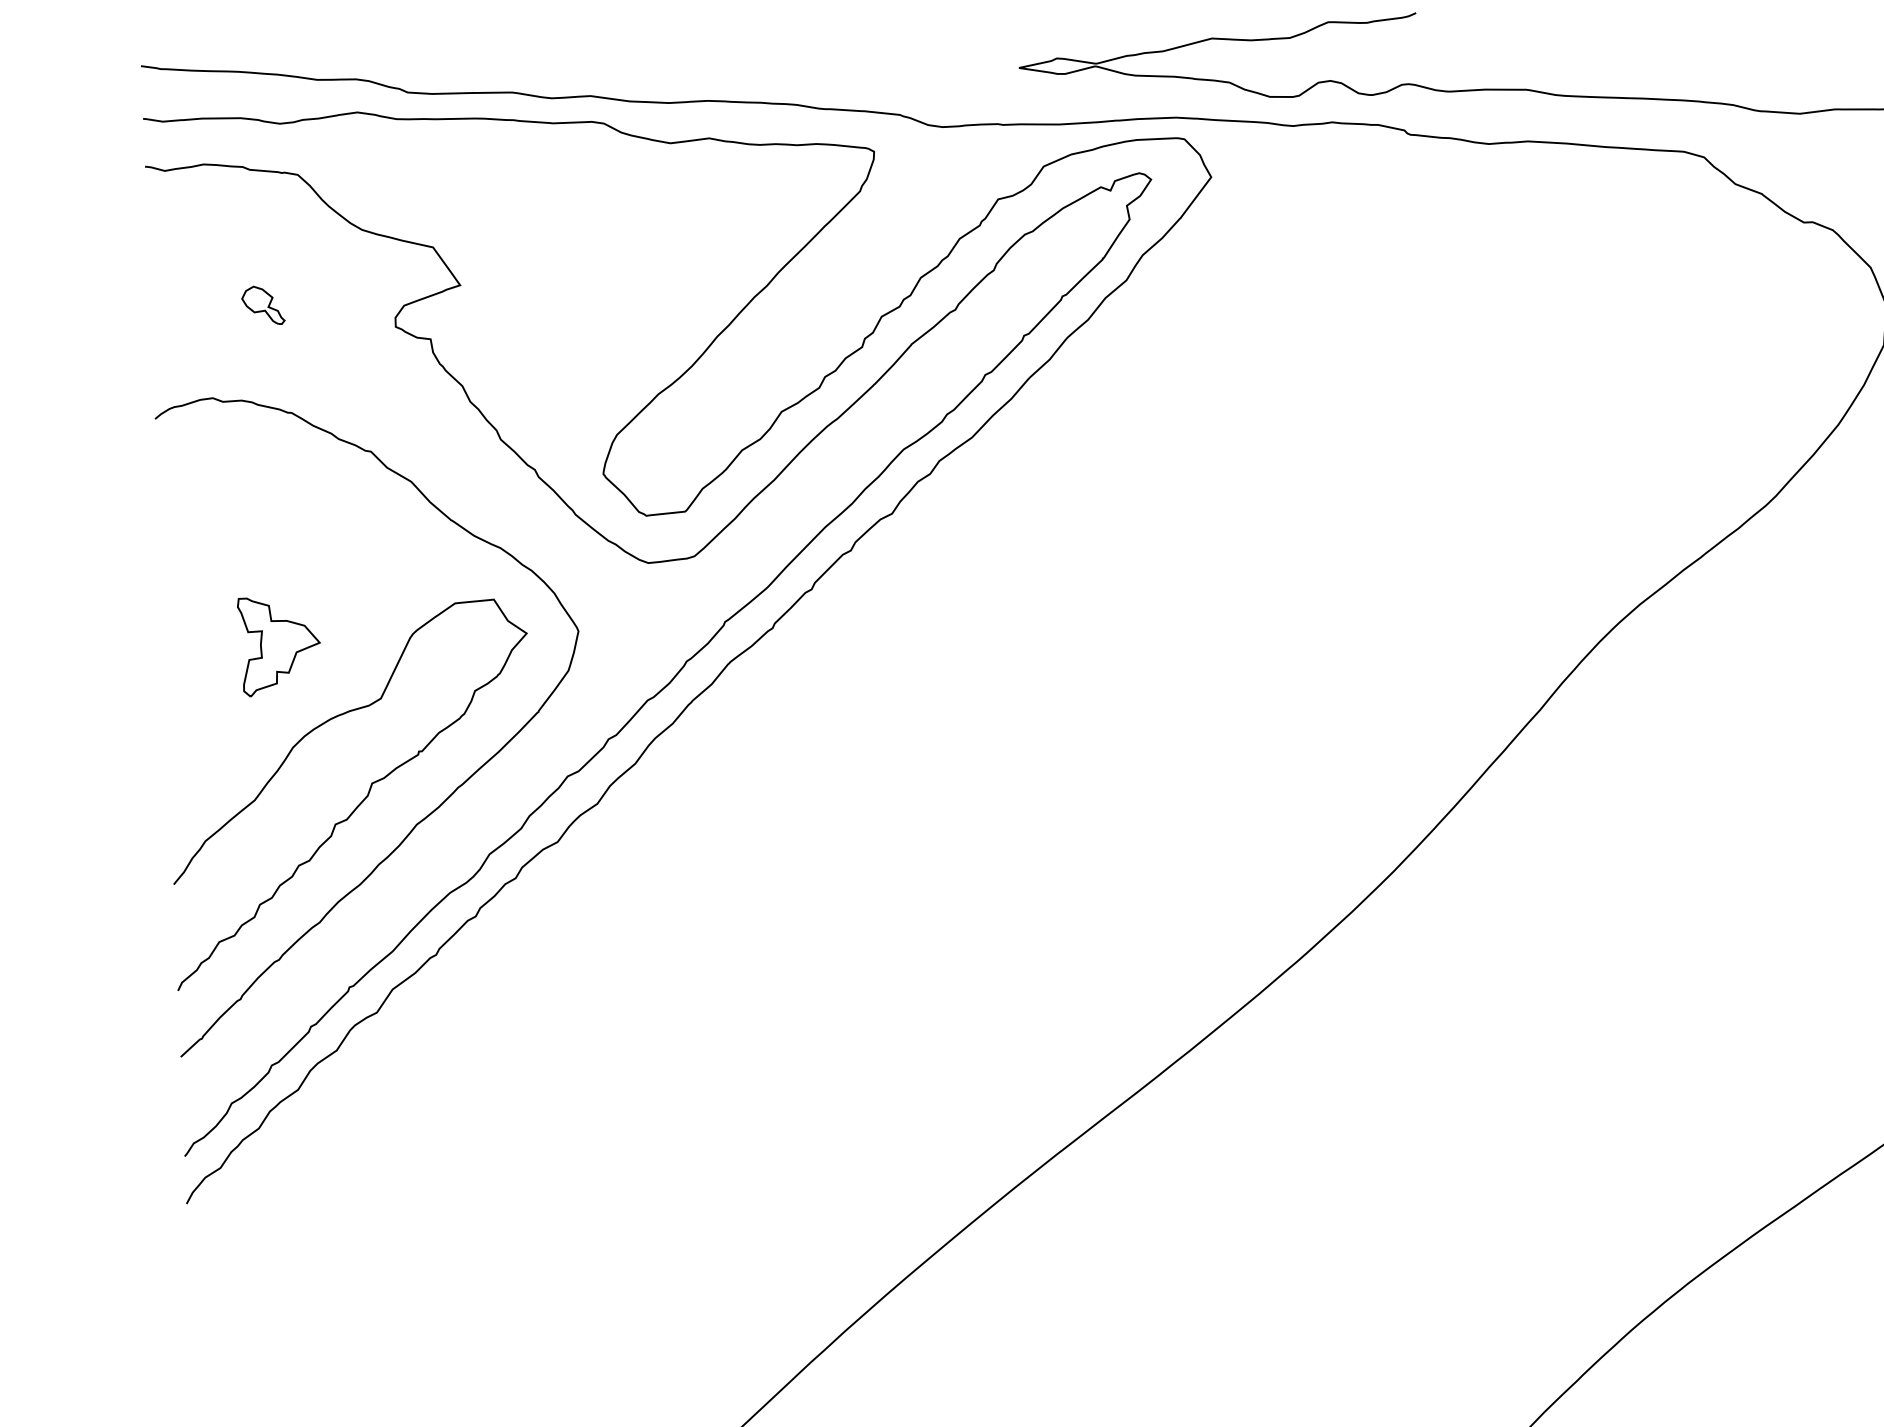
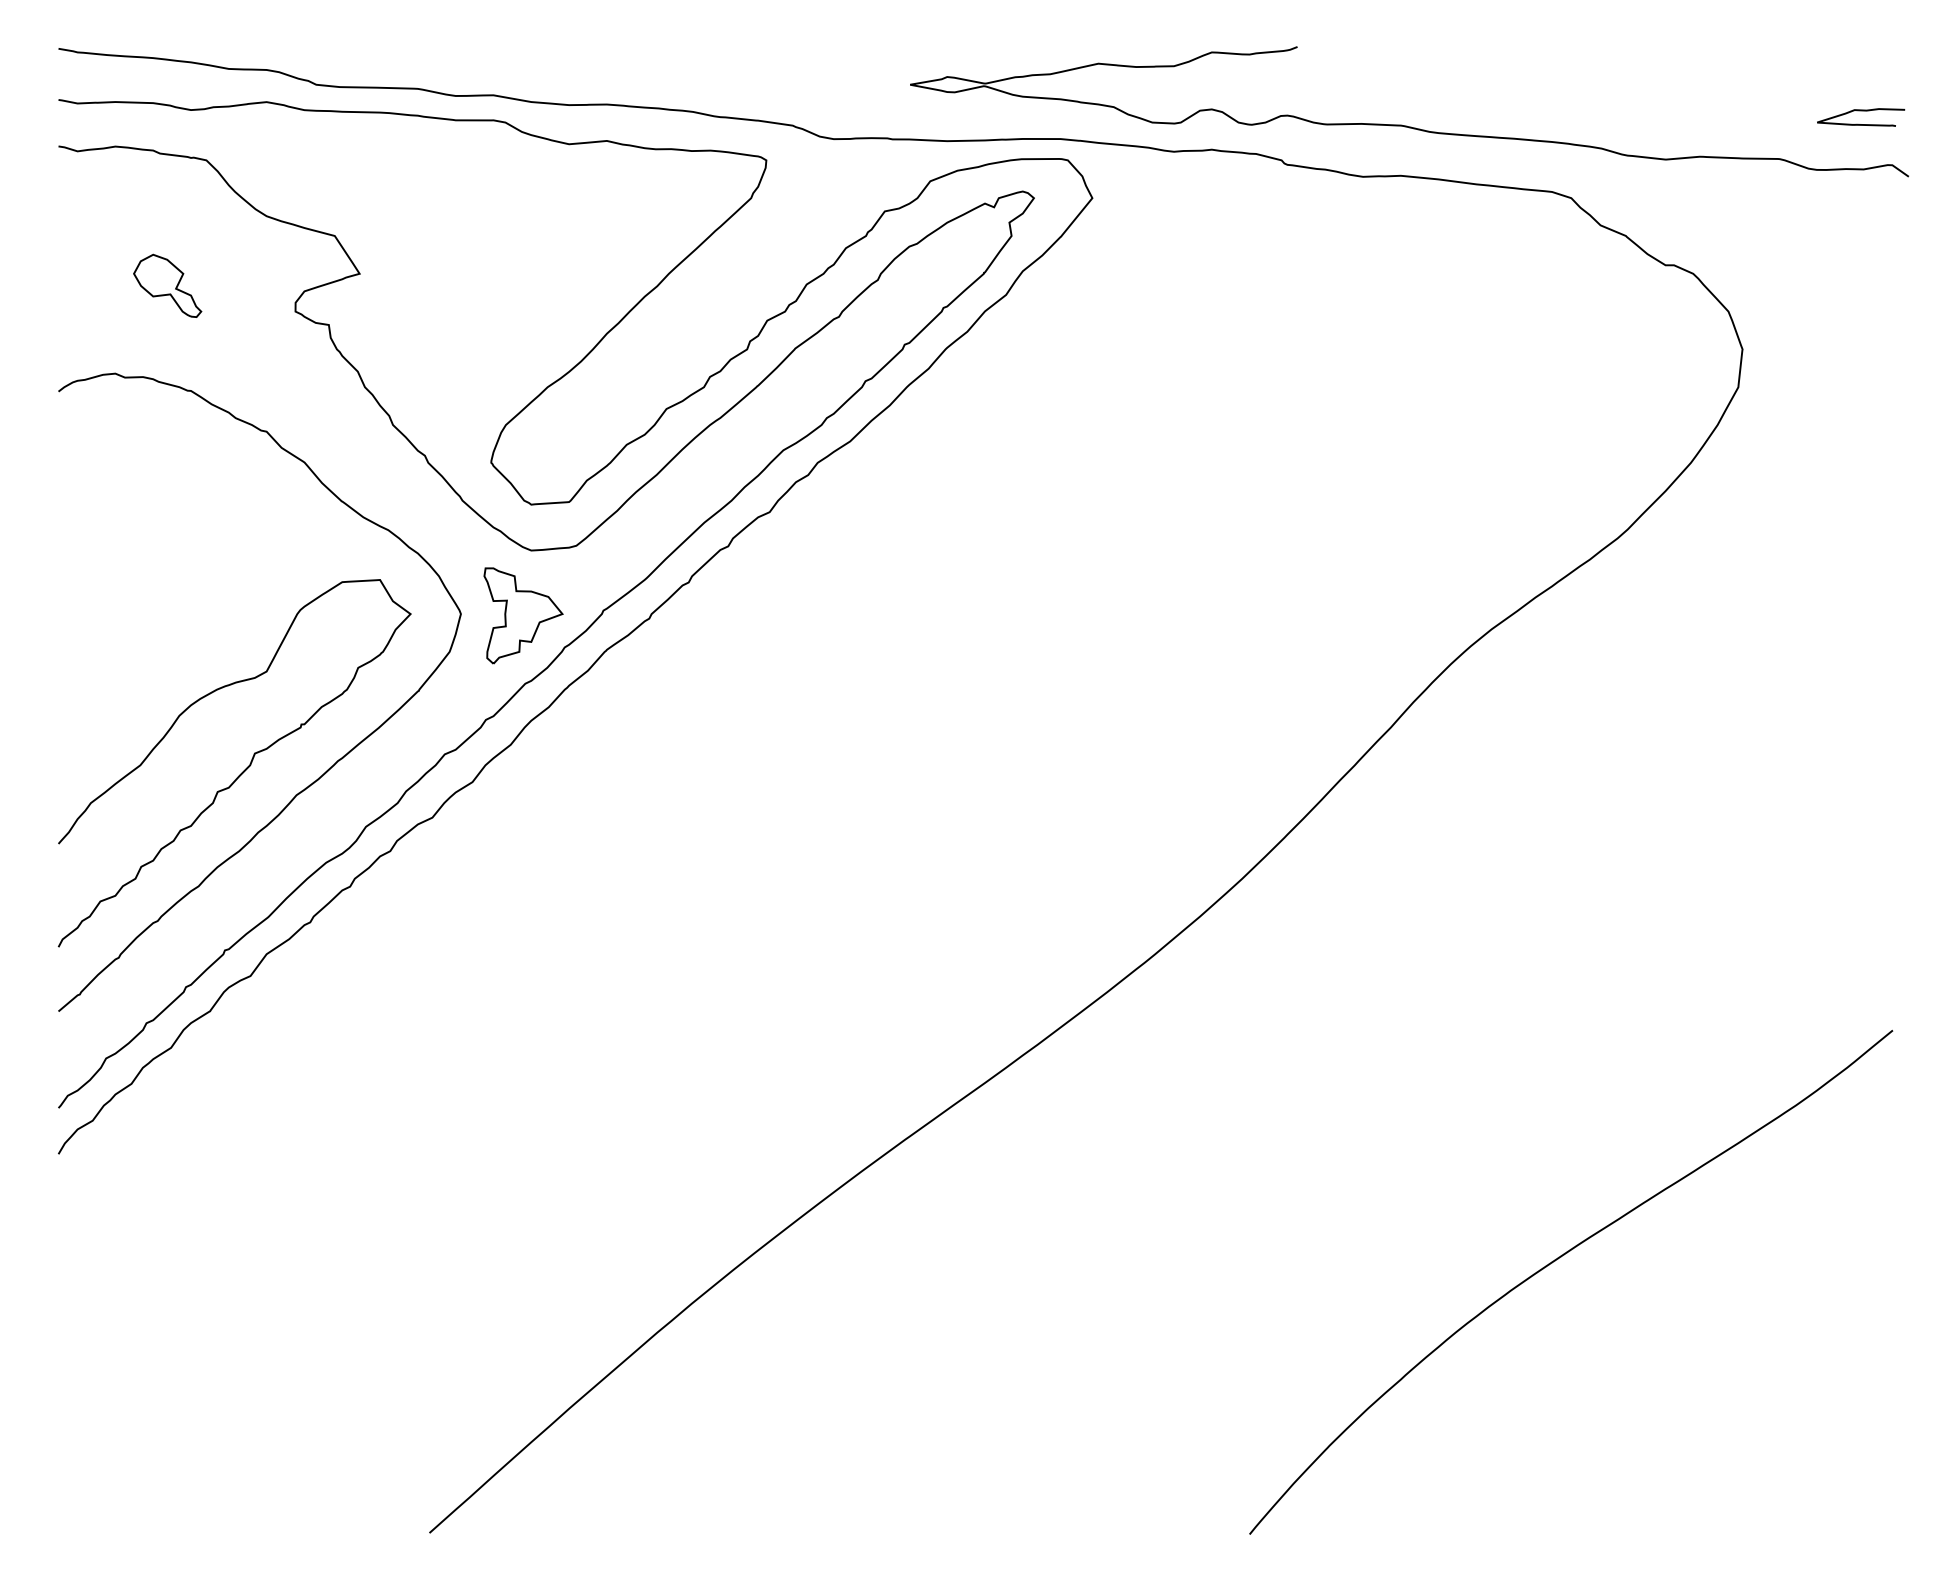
part: (262, 305) -> (167, 285), size x1.67
part: (279, 645) -> (523, 615), moved

